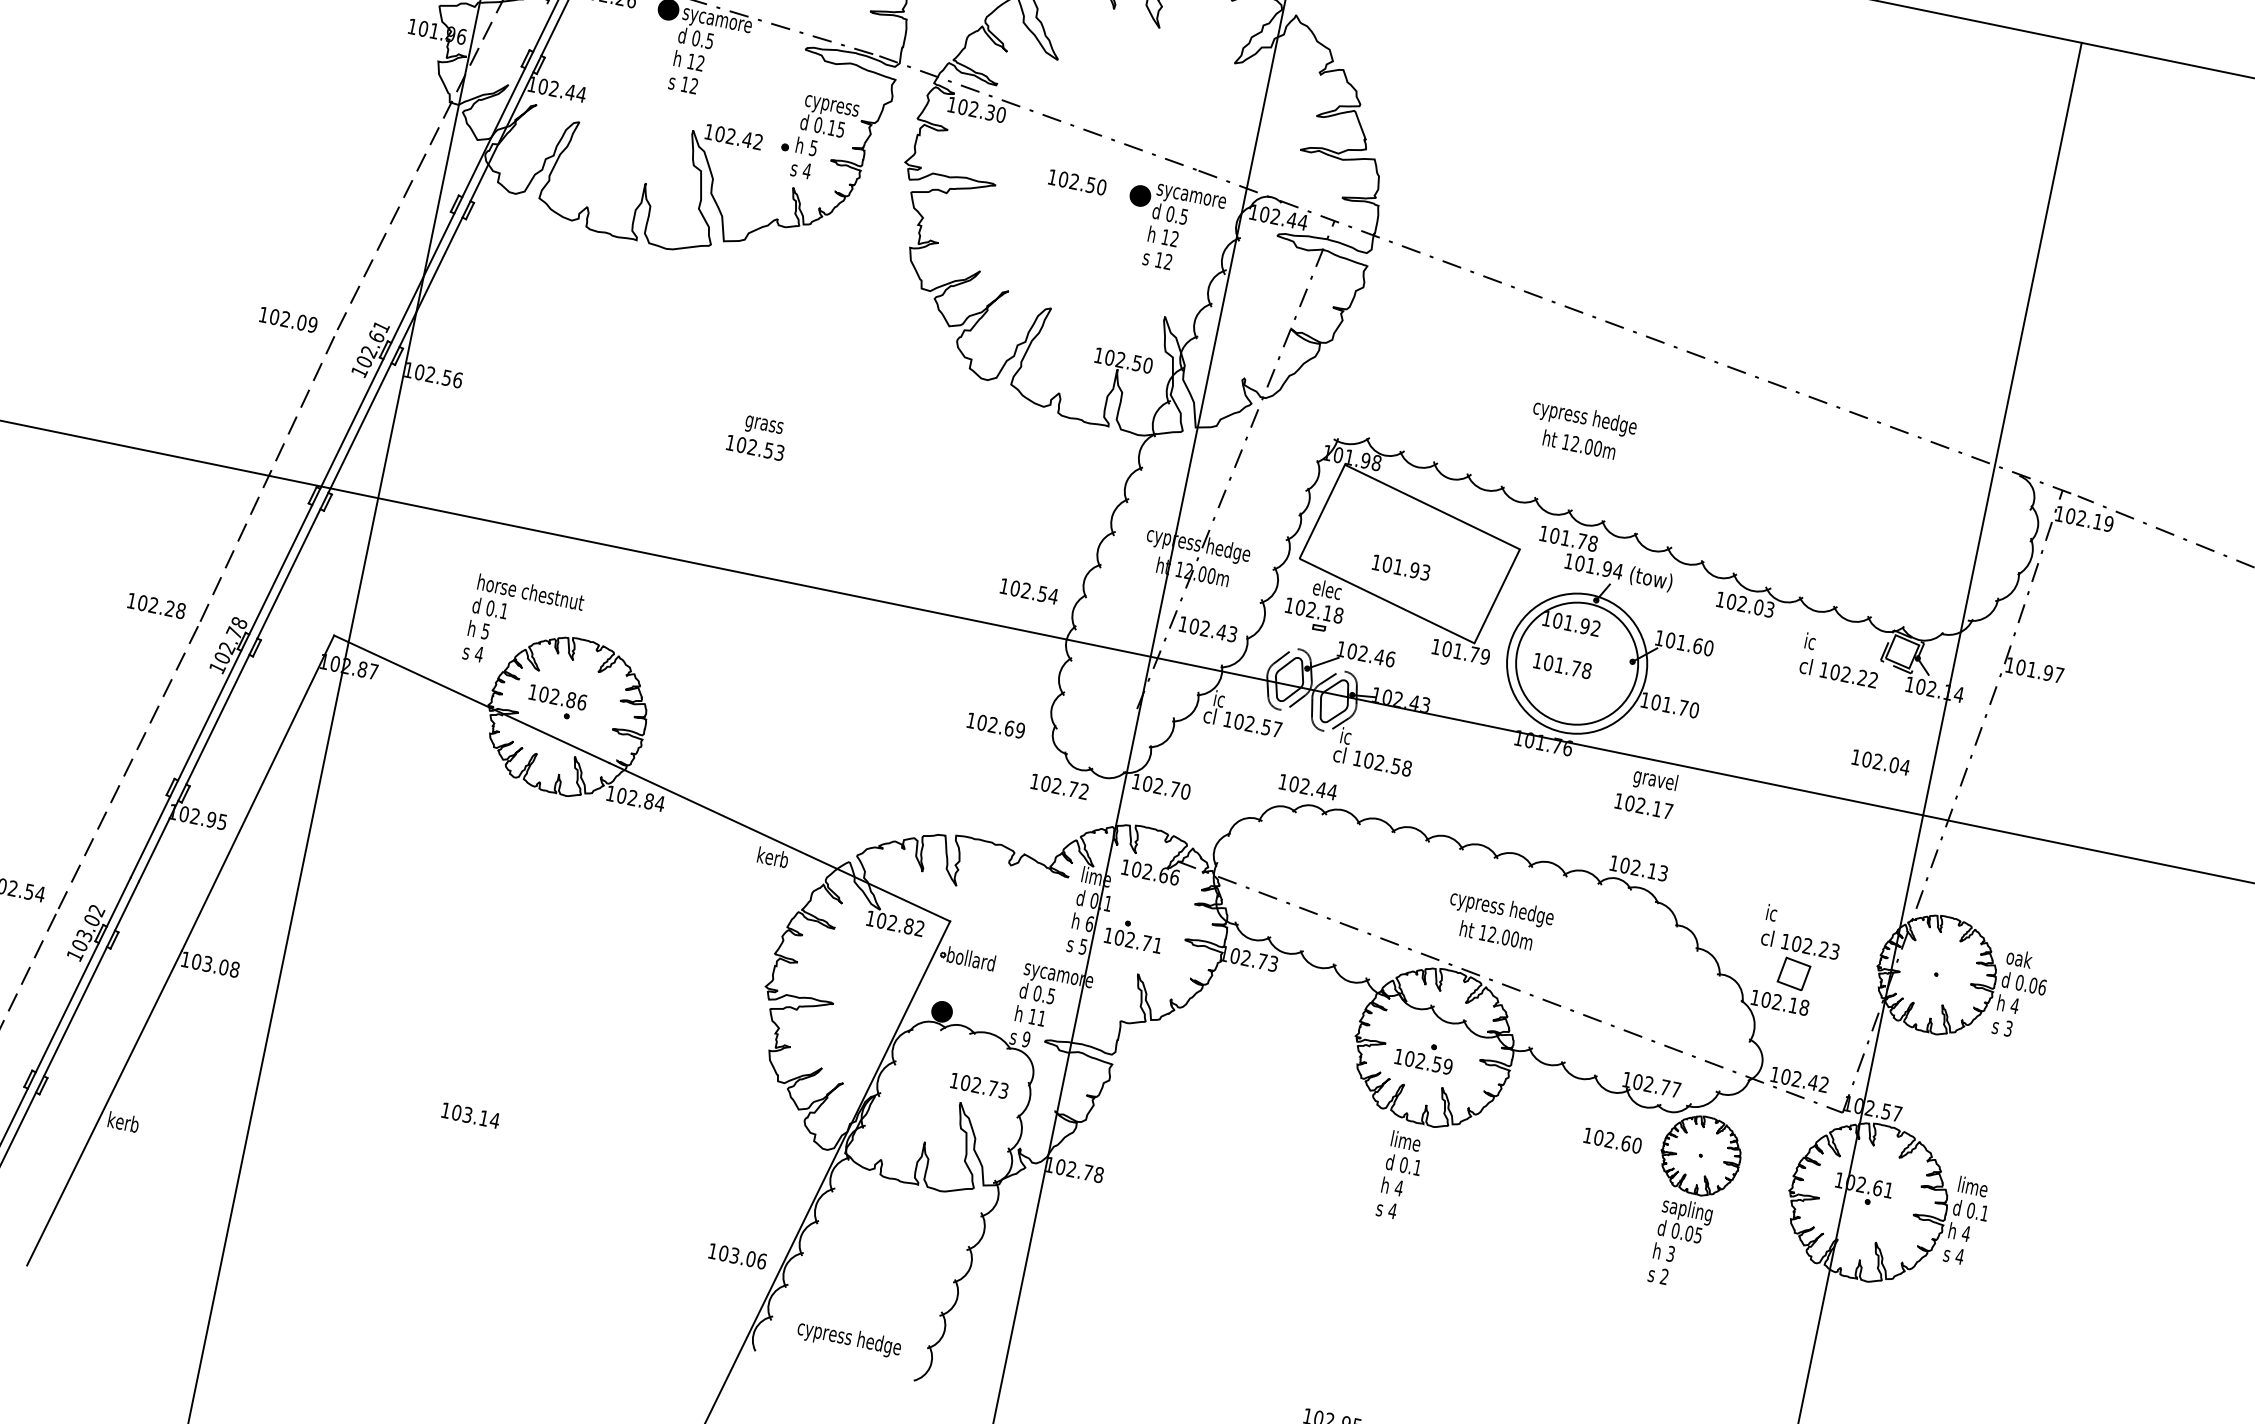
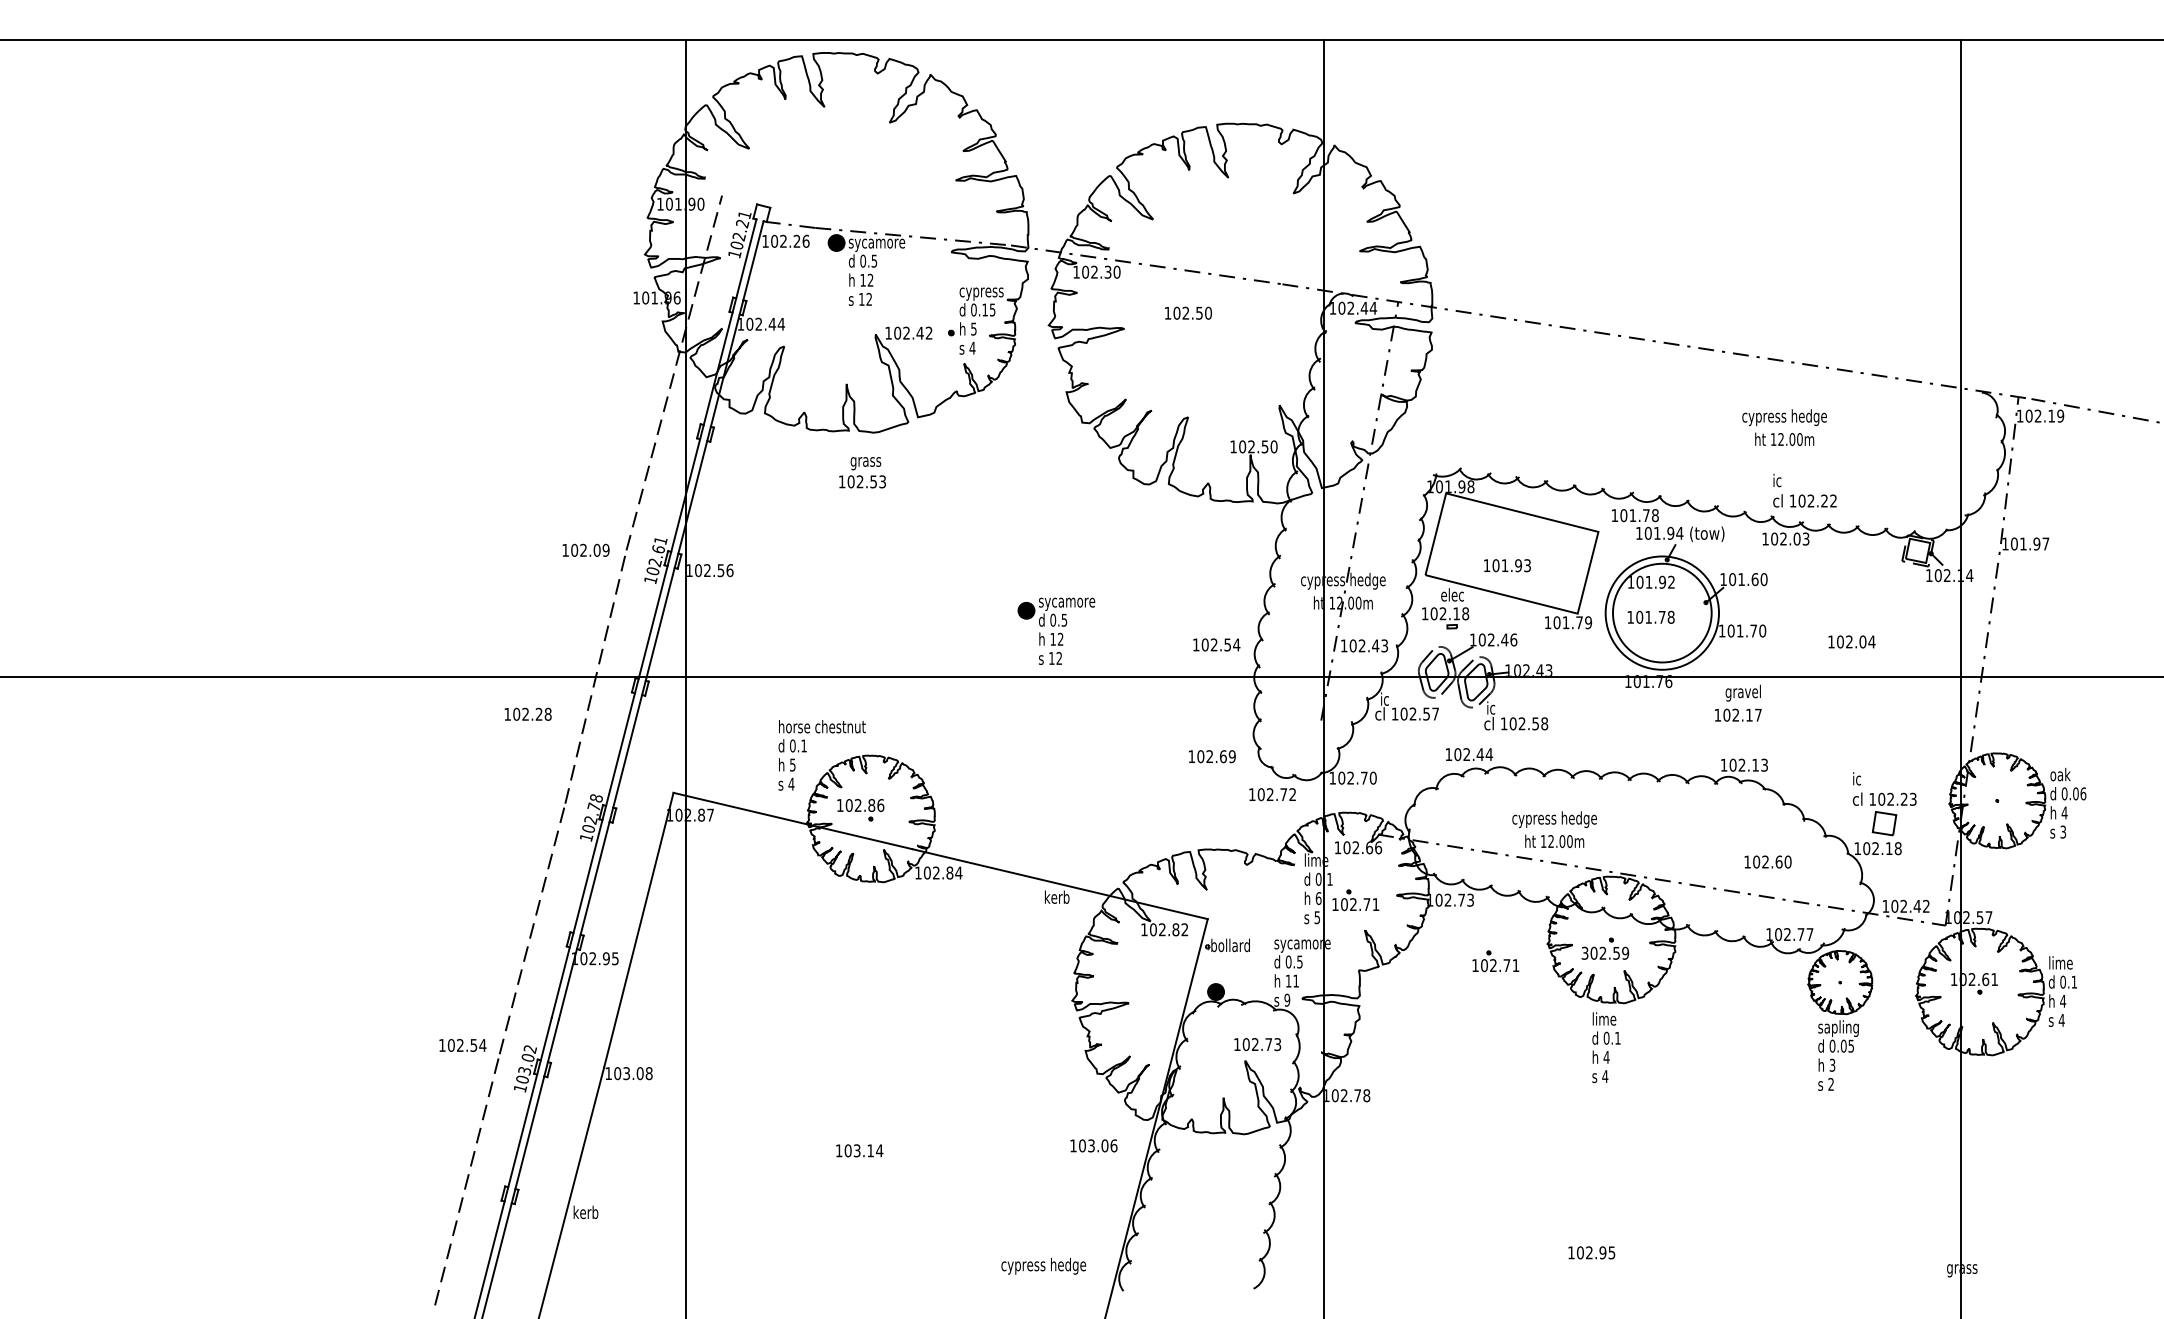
part: (1171, 227) -> (1056, 630), moved
text: (1582, 430) -> (1784, 427), moved
text: (757, 436) -> (862, 472), moved
text: (156, 604) -> (527, 713), moved
text: (1840, 660) -> (1804, 490), moved
text: (1880, 761) -> (1851, 641), moved
text: (1499, 920) -> (1554, 829), moved
part: (1288, 1044) -> (1495, 961), added
text: (1398, 1055) -> (1584, 952), 102.59 -> 302.59
text: (1612, 1139) -> (1767, 861), moved
text: (737, 1255) -> (1093, 1145), moved
text: (849, 1338) -> (1043, 1265), moved

